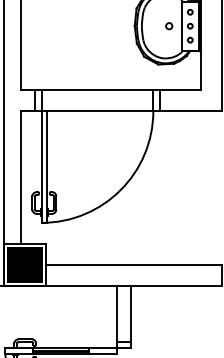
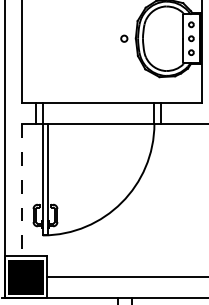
circle: (169, 26) -> (124, 39), moved
line: (20, 178) -> (21, 191), solid -> dashed

